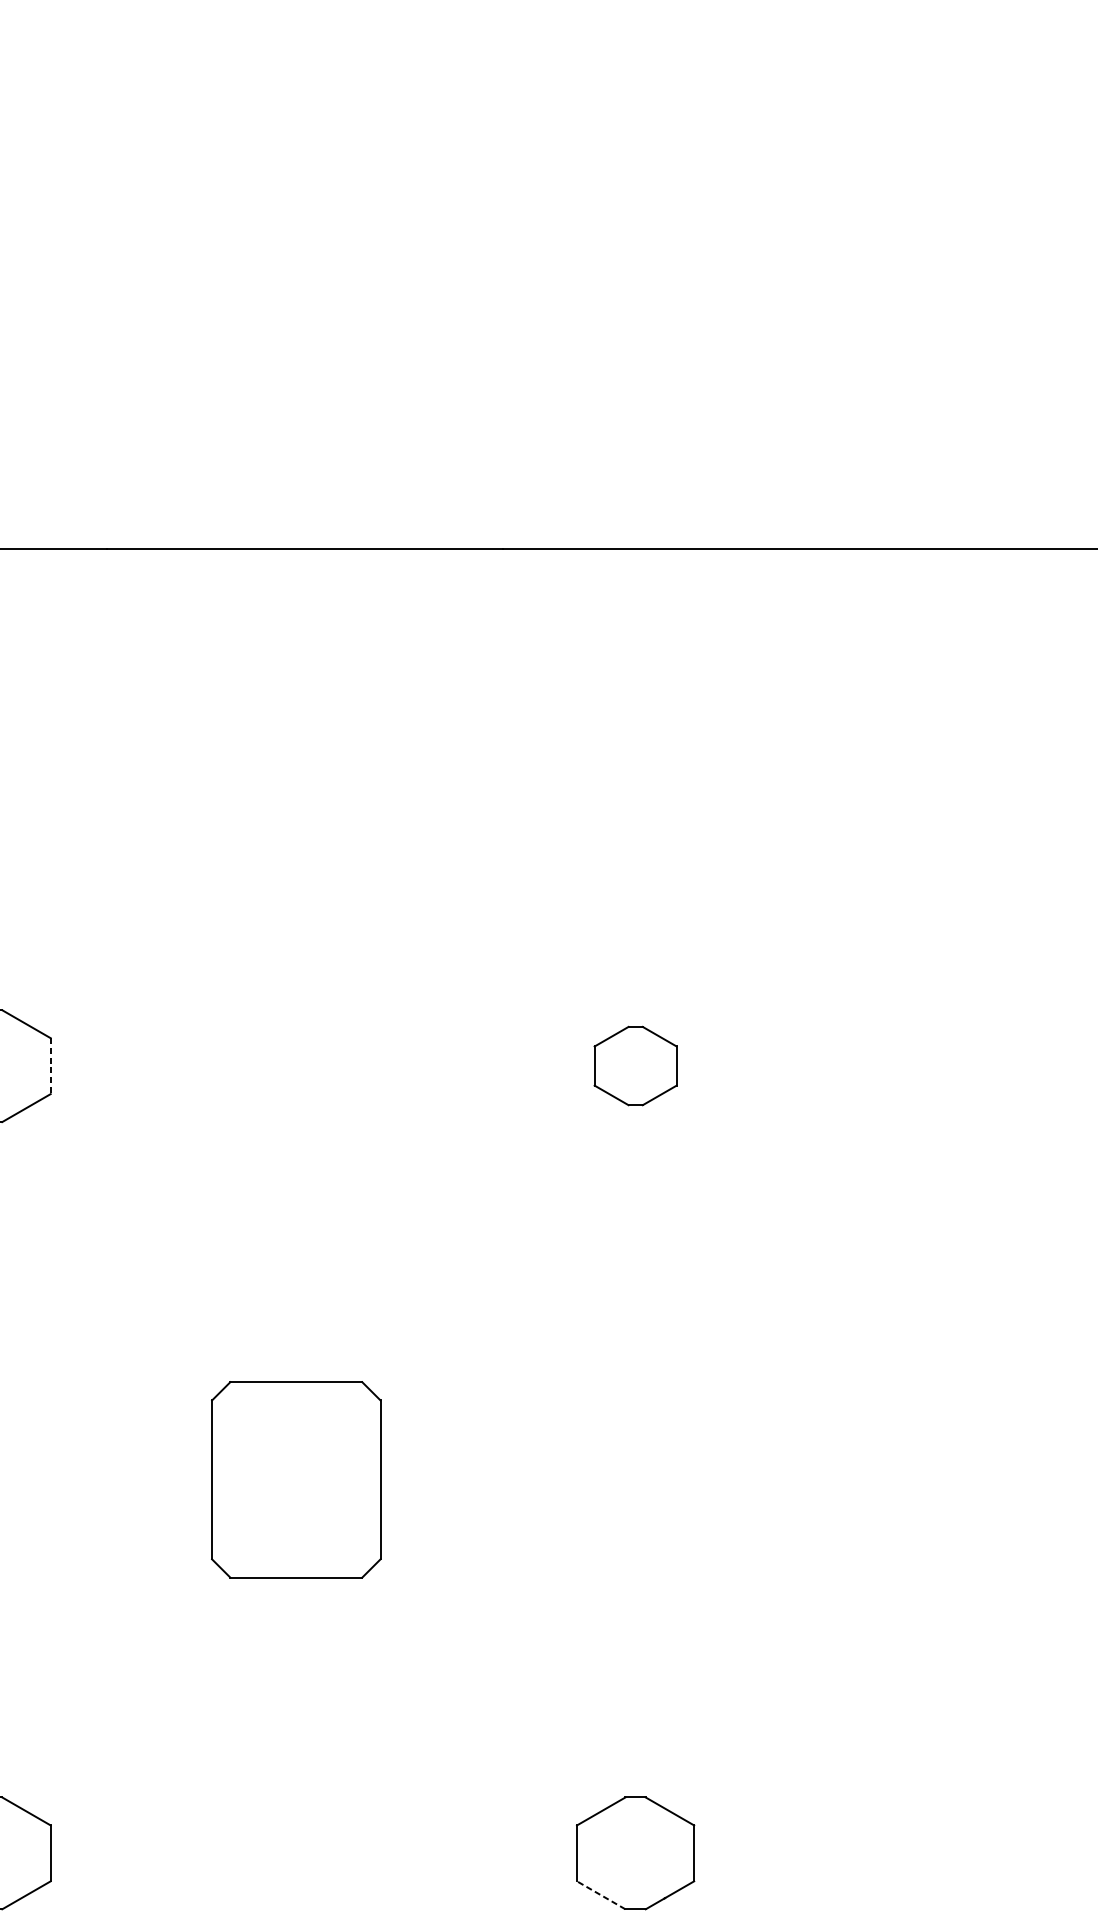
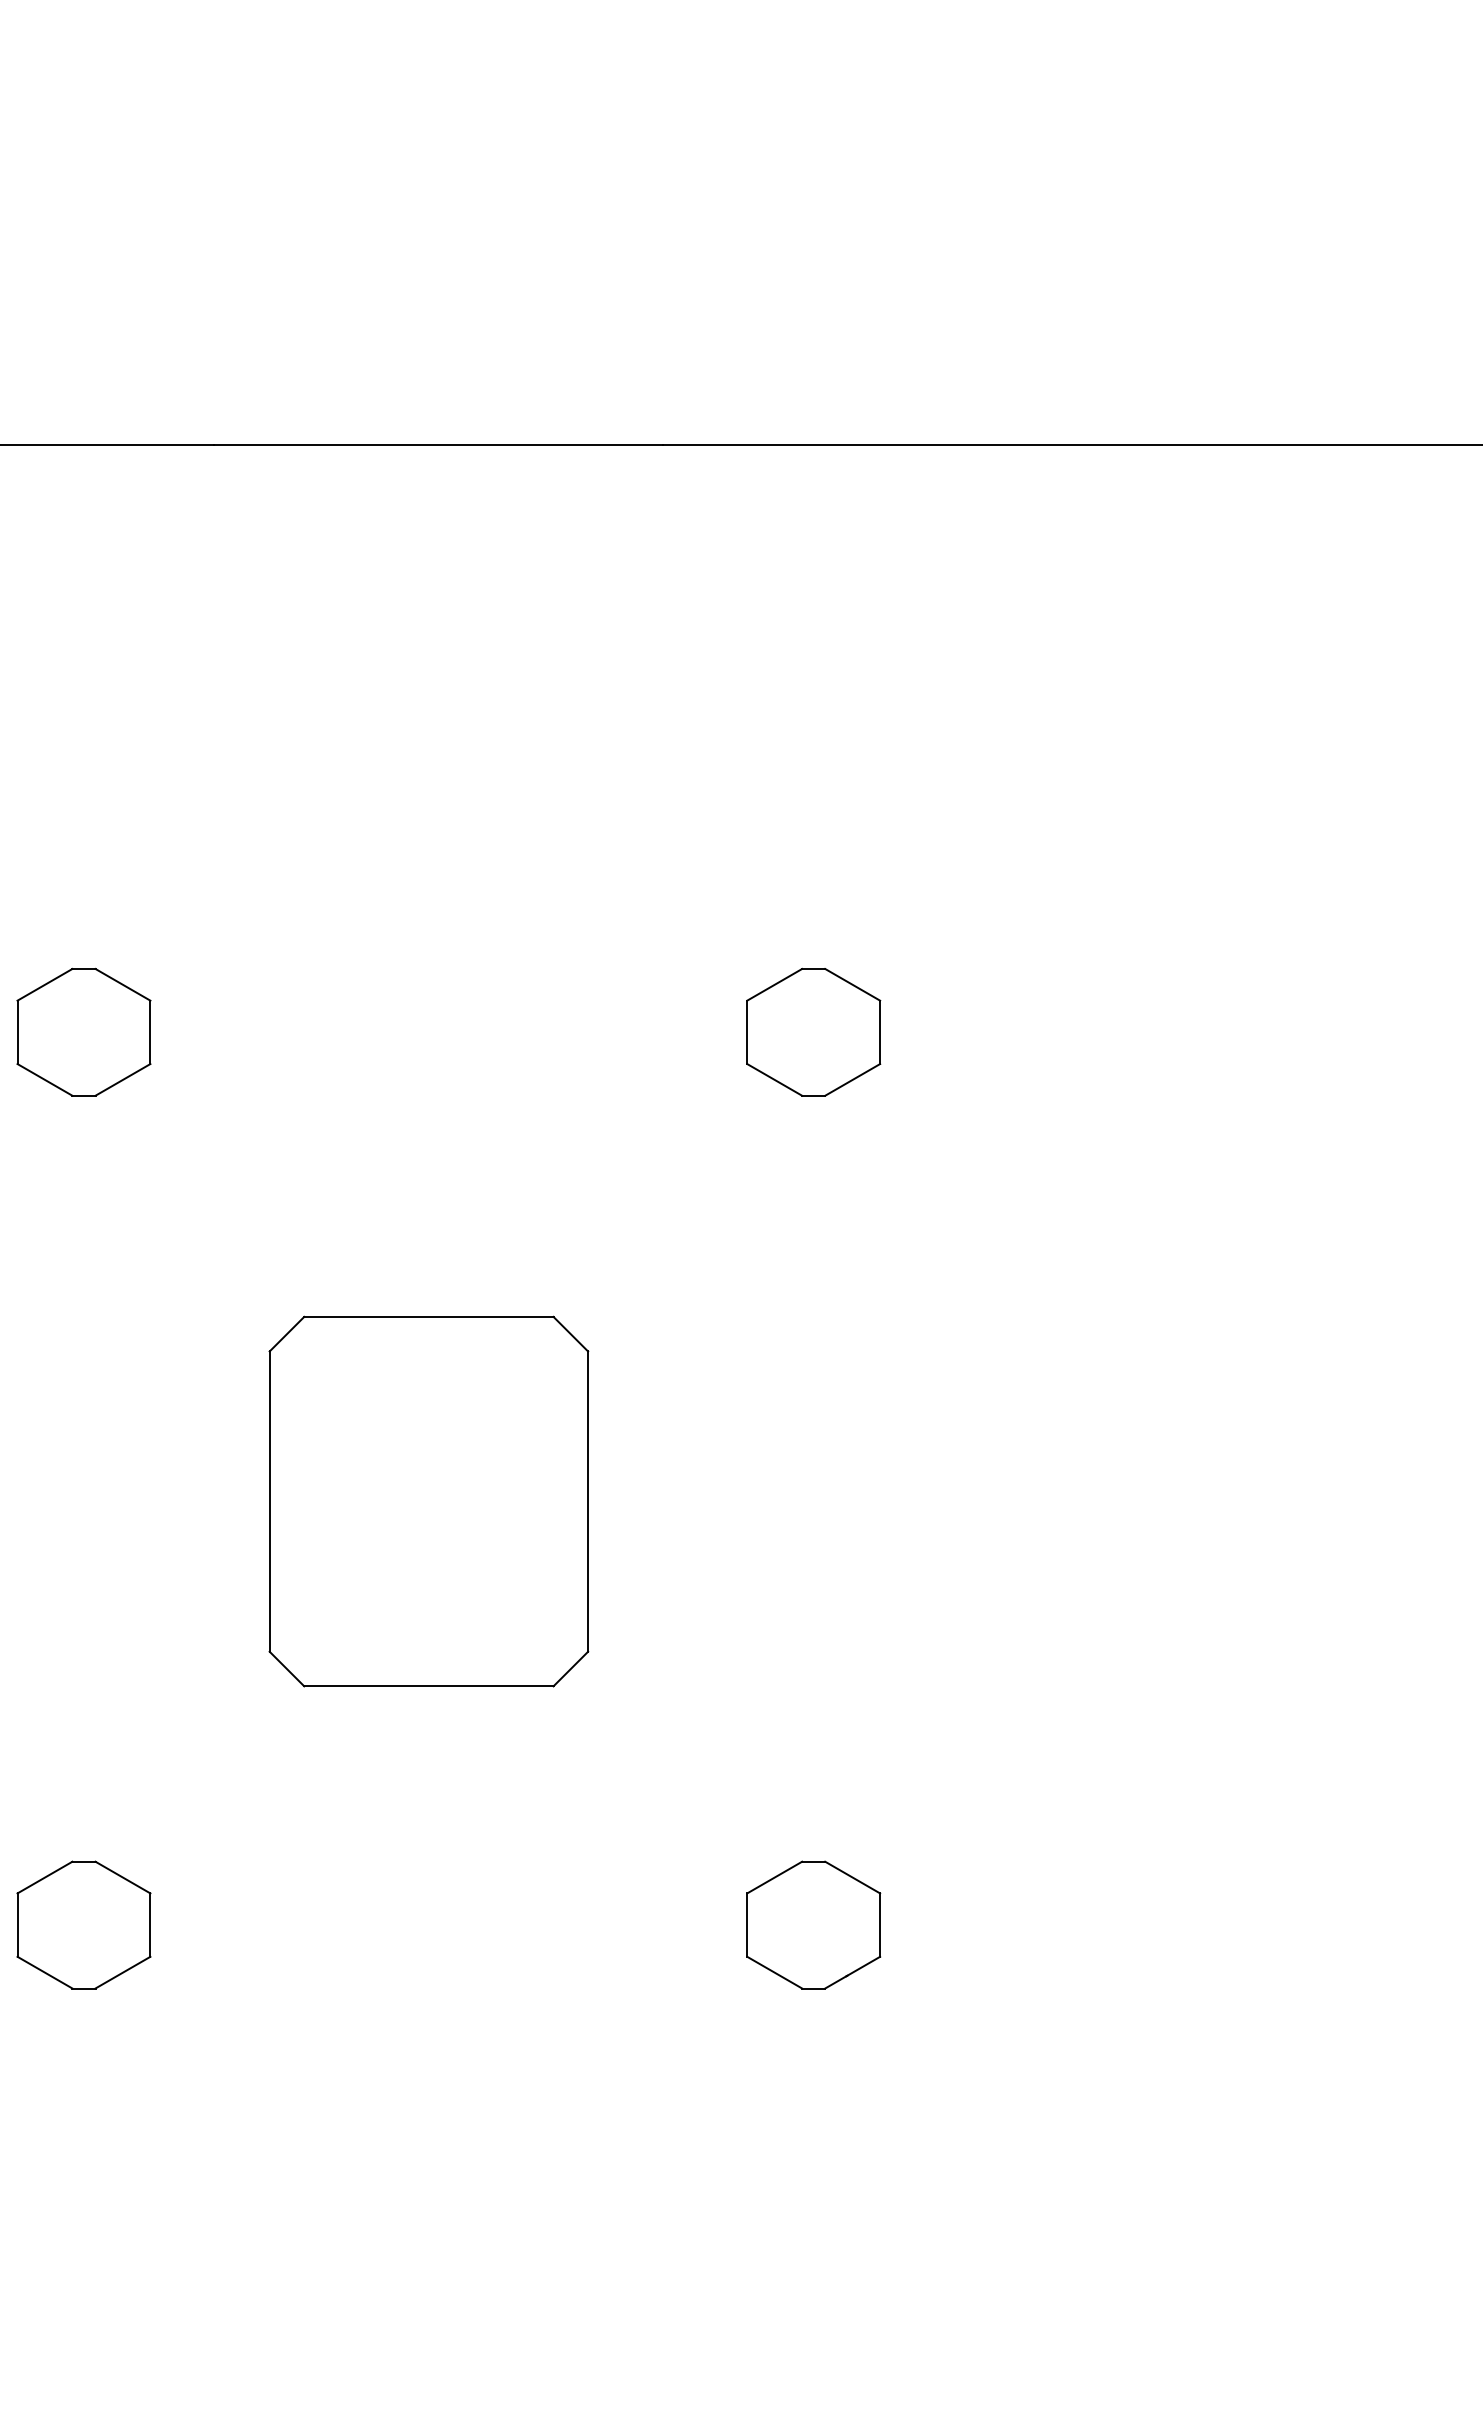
part: (635, 1065) -> (813, 1031), size x1.43
line: (50, 1066) -> (150, 1032), dashed -> solid
part: (295, 1479) -> (428, 1501), size x1.67
line: (601, 1895) -> (774, 1972), dashed -> solid

